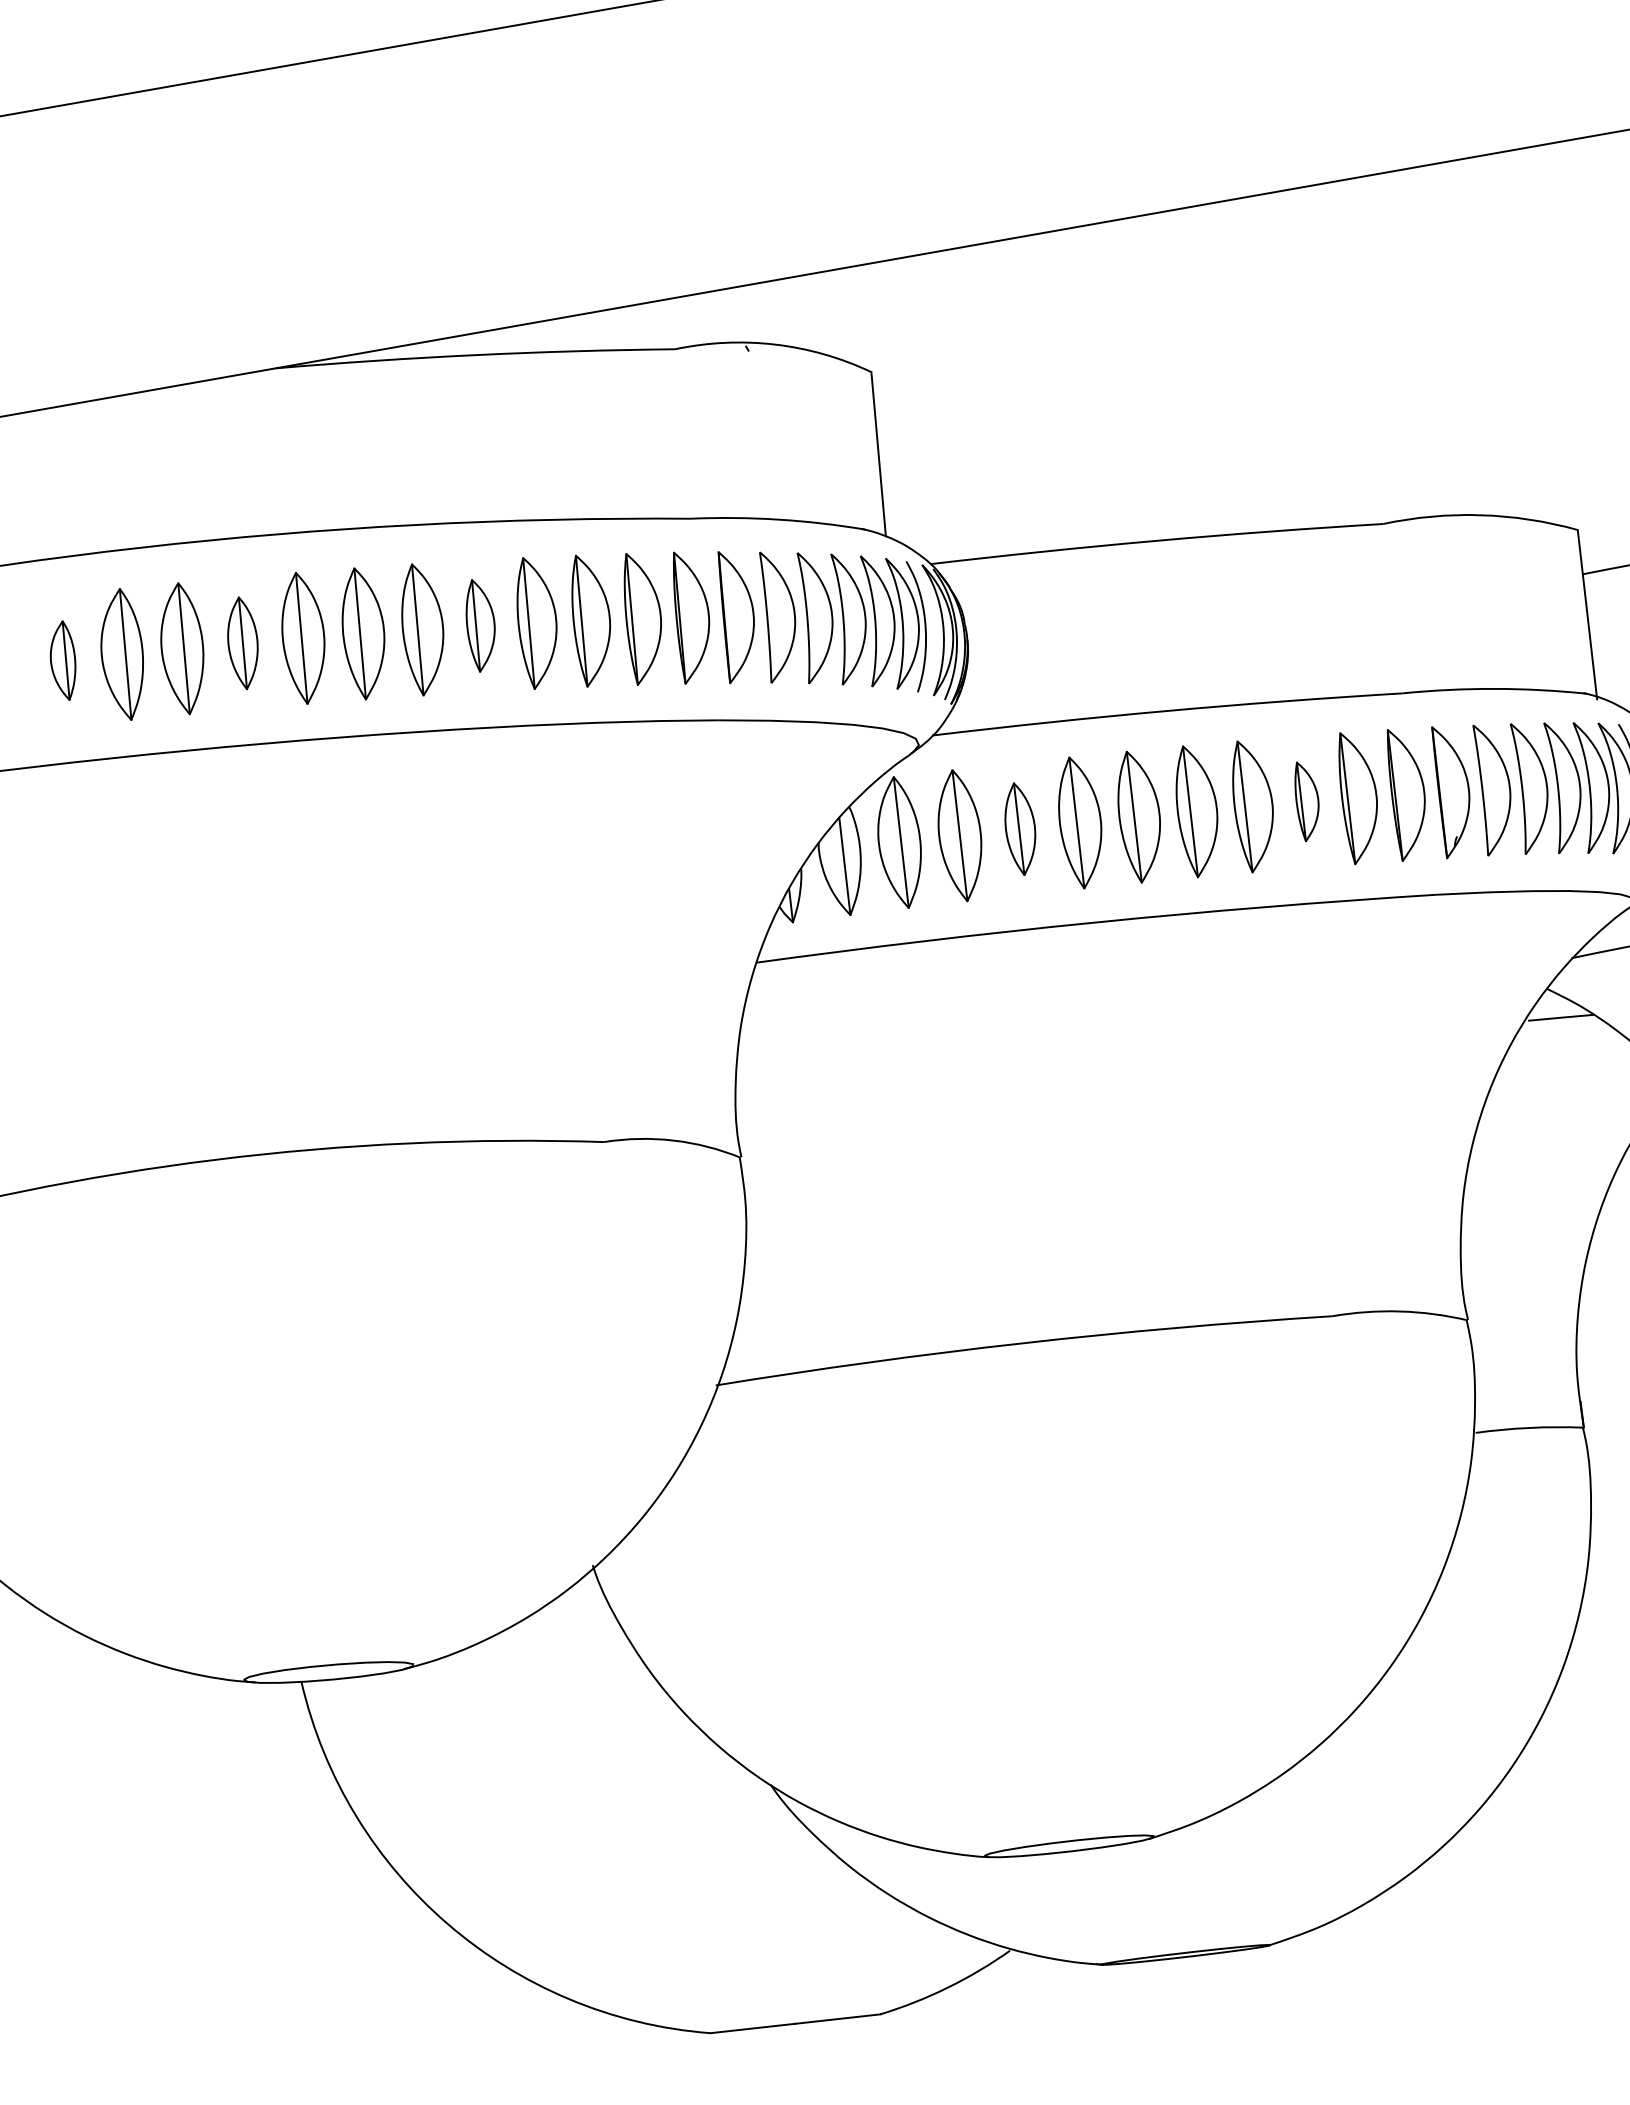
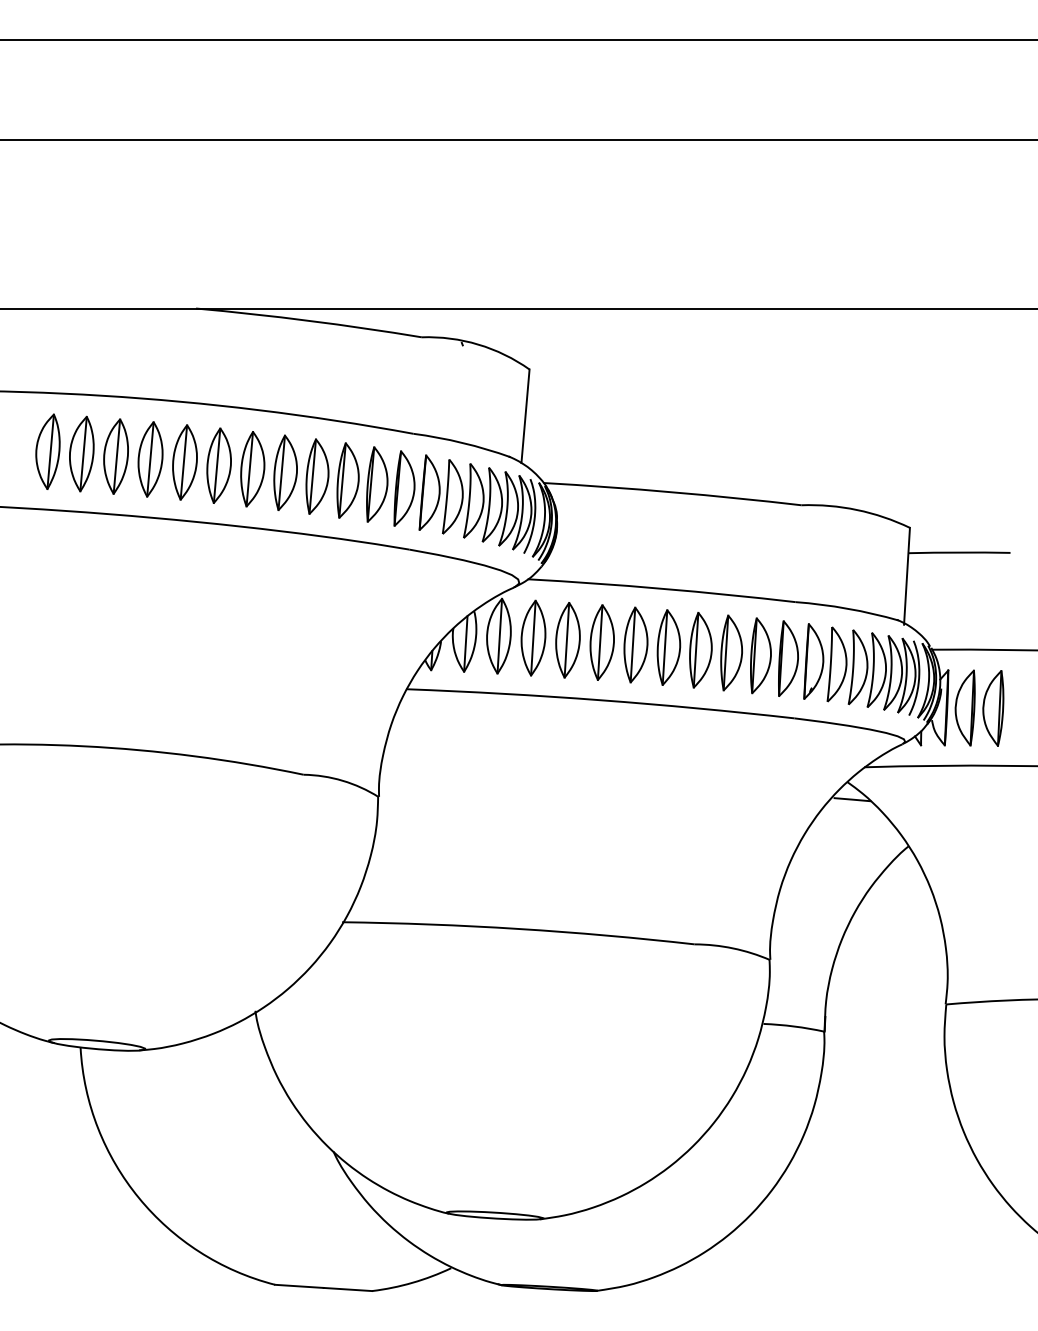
part: (480, 624) -> (285, 472), size x1.43
part: (243, 643) -> (150, 459), size x1.43
part: (62, 660) -> (47, 451), size x1.67
part: (1307, 800) -> (731, 652), size x1.67
part: (1019, 829) -> (567, 640), size x1.43

